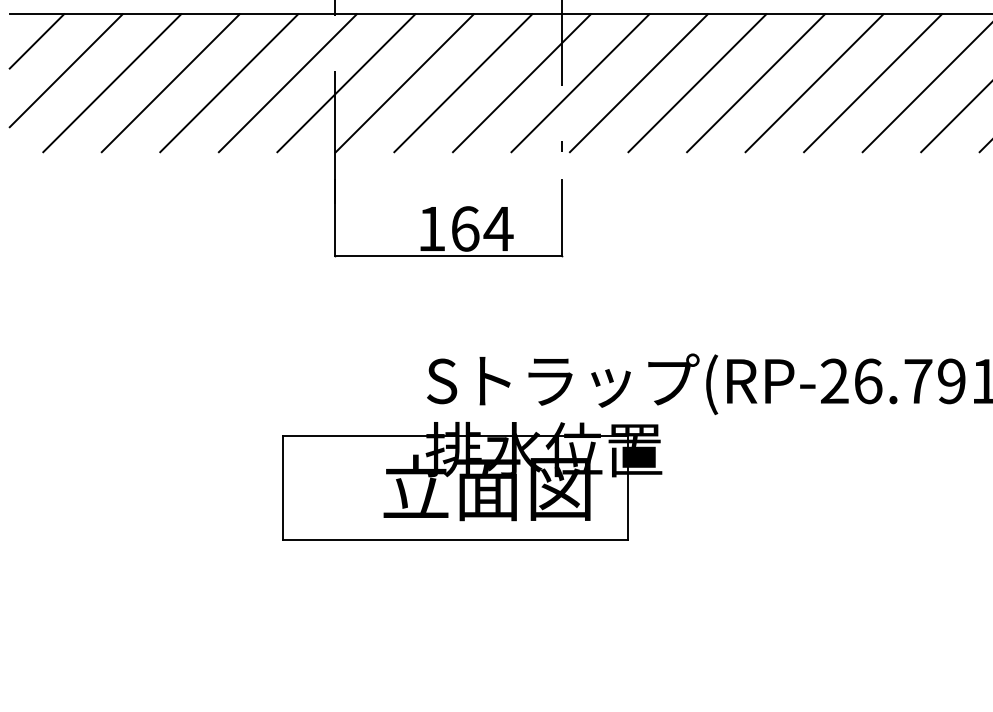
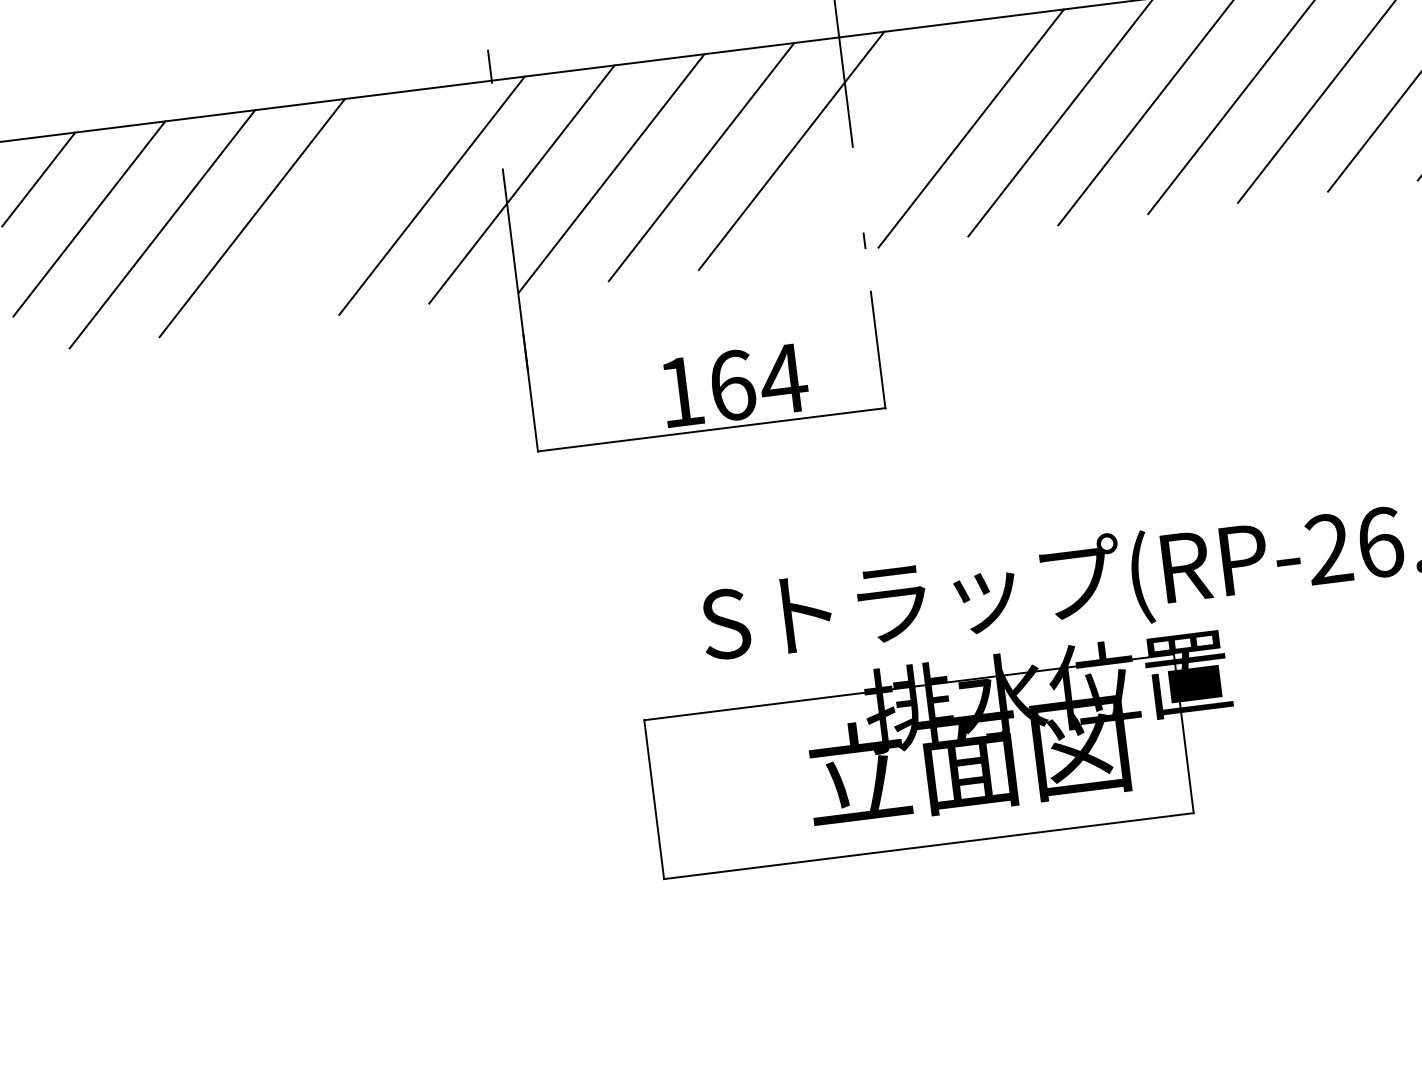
line: (229, 83) -> (342, 207), removed
line: (580, 83) -> (881, 140), removed
part: (472, 481) -> (943, 753), moved

